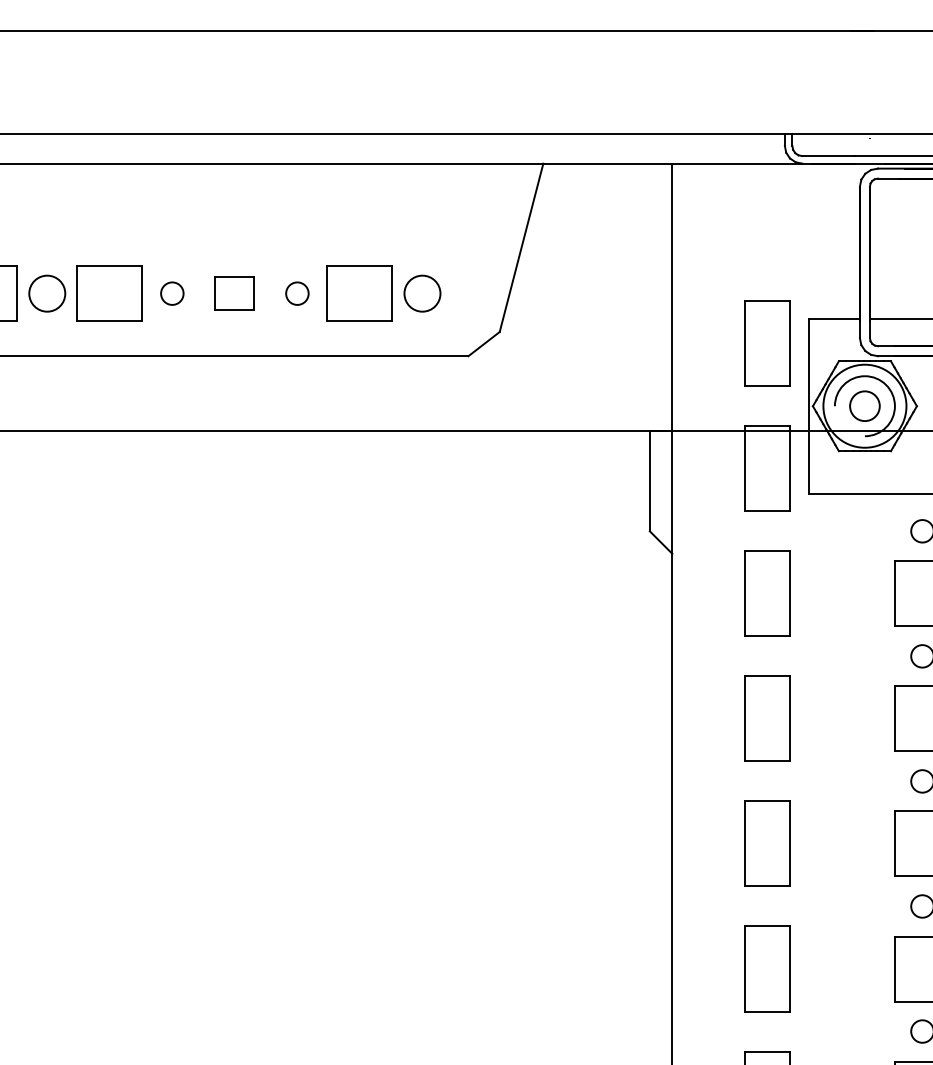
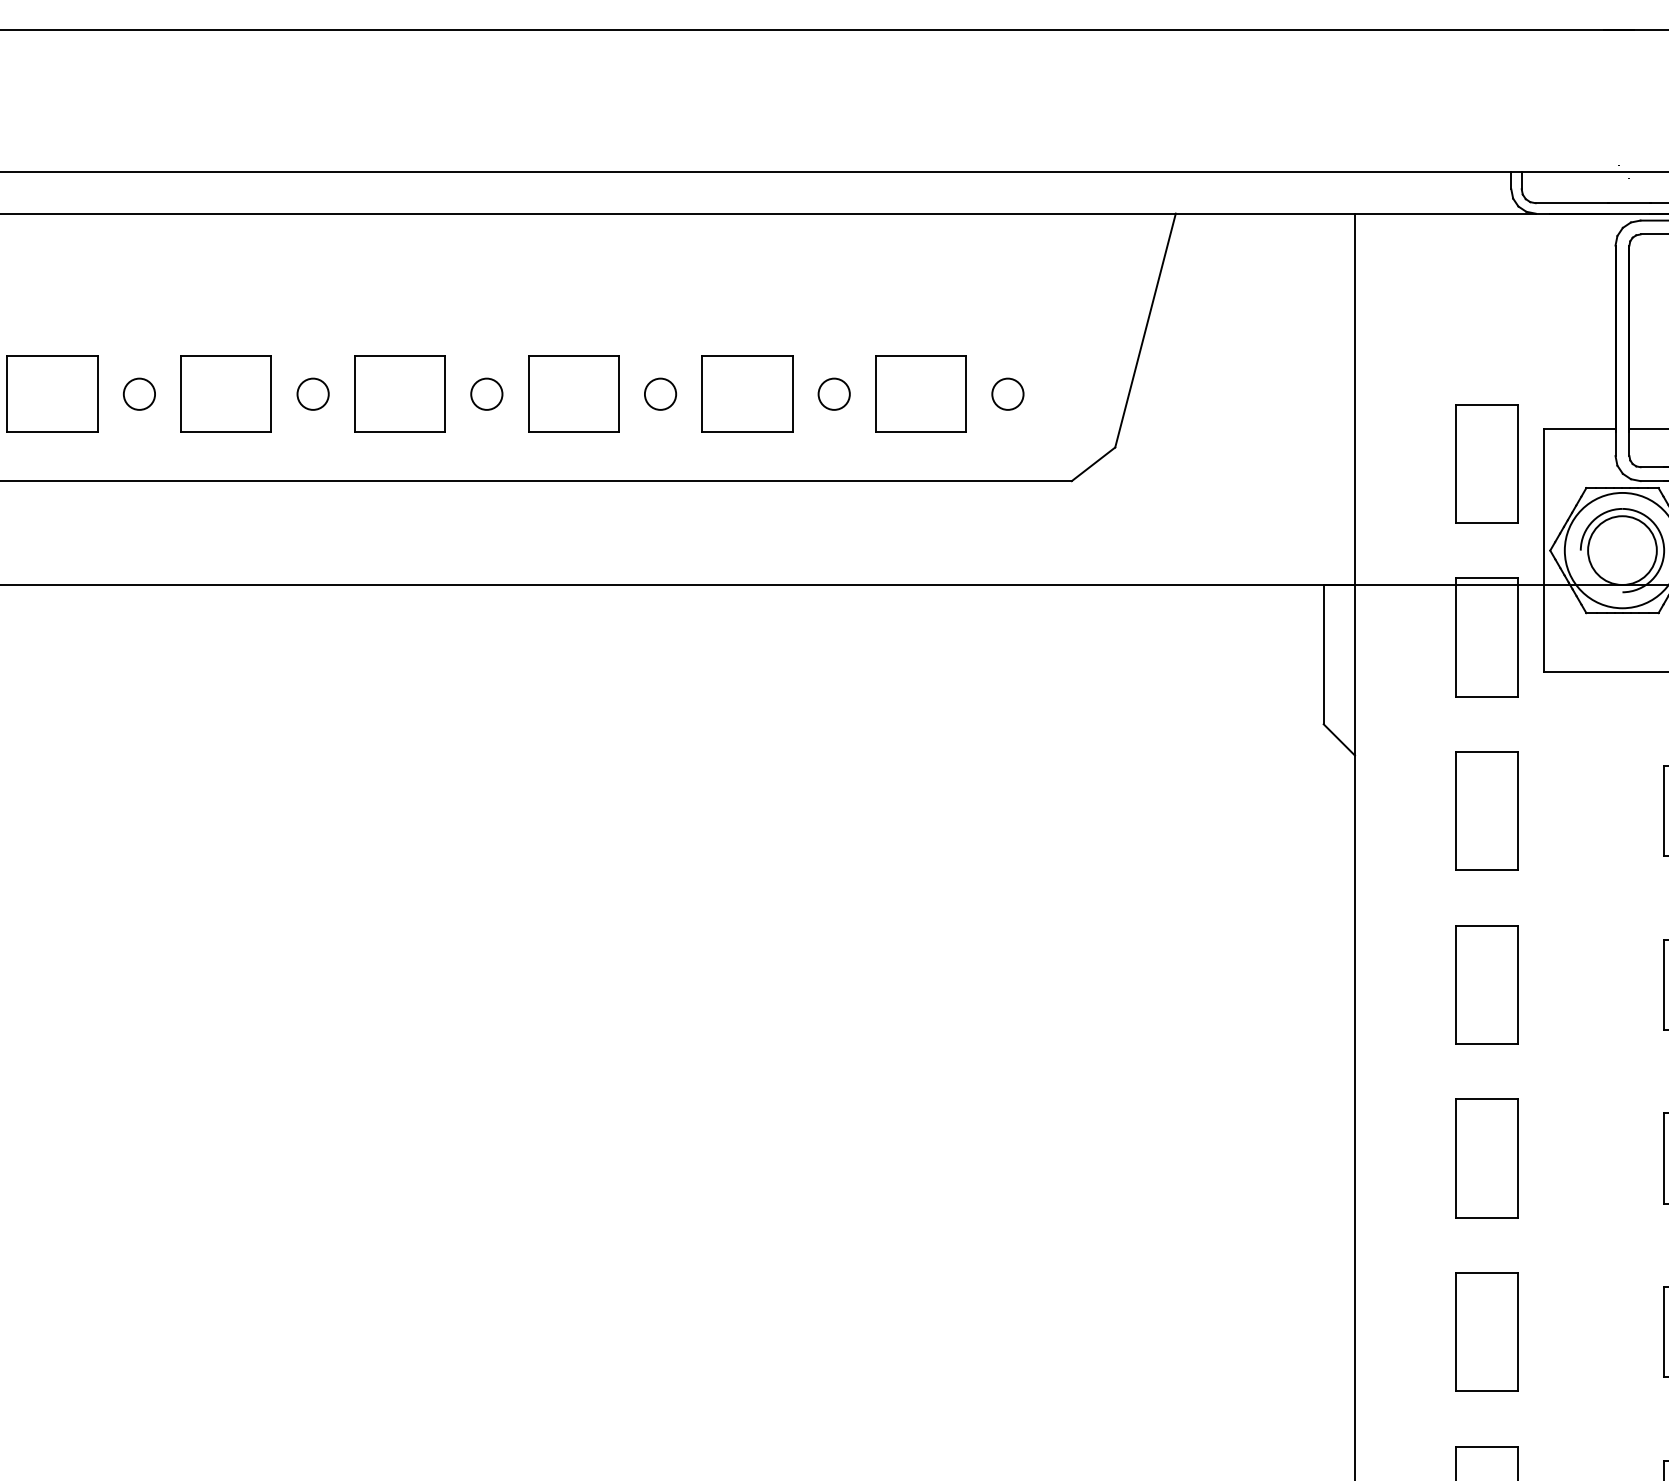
circle: (47, 293) -> (486, 393), size x0.62
part: (234, 293) -> (747, 393), size x1.67
circle: (422, 293) -> (1007, 393), size x0.62
circle: (864, 406) -> (1622, 550), size x1.67

